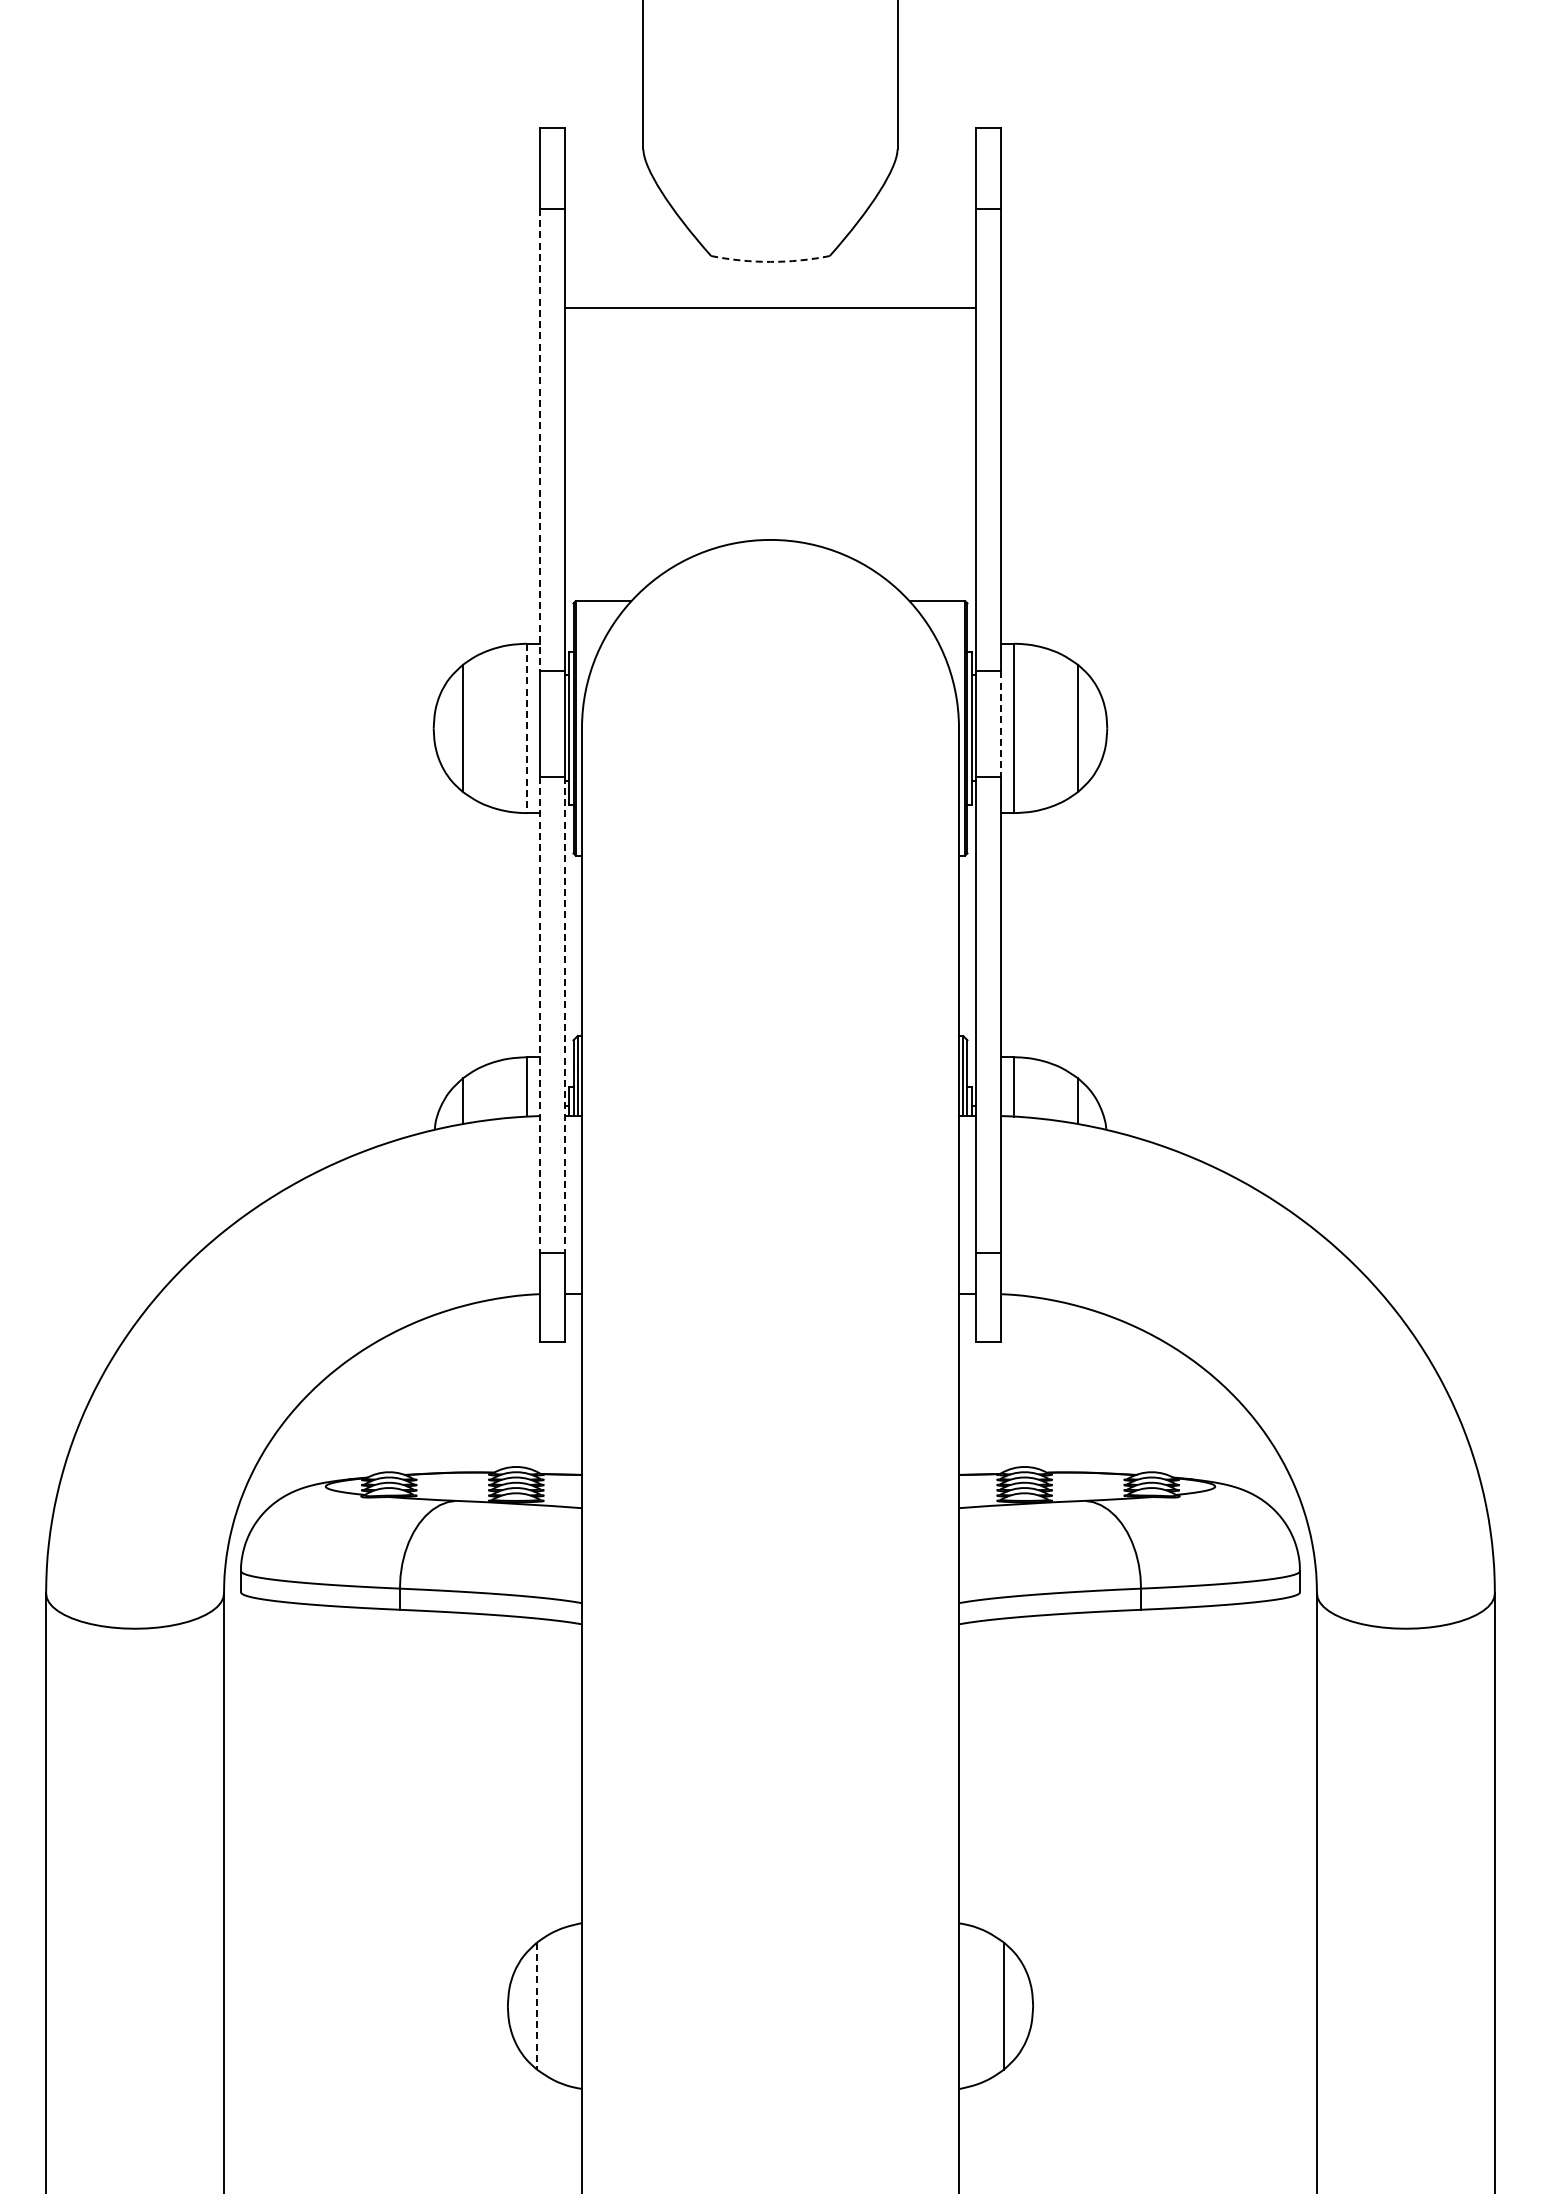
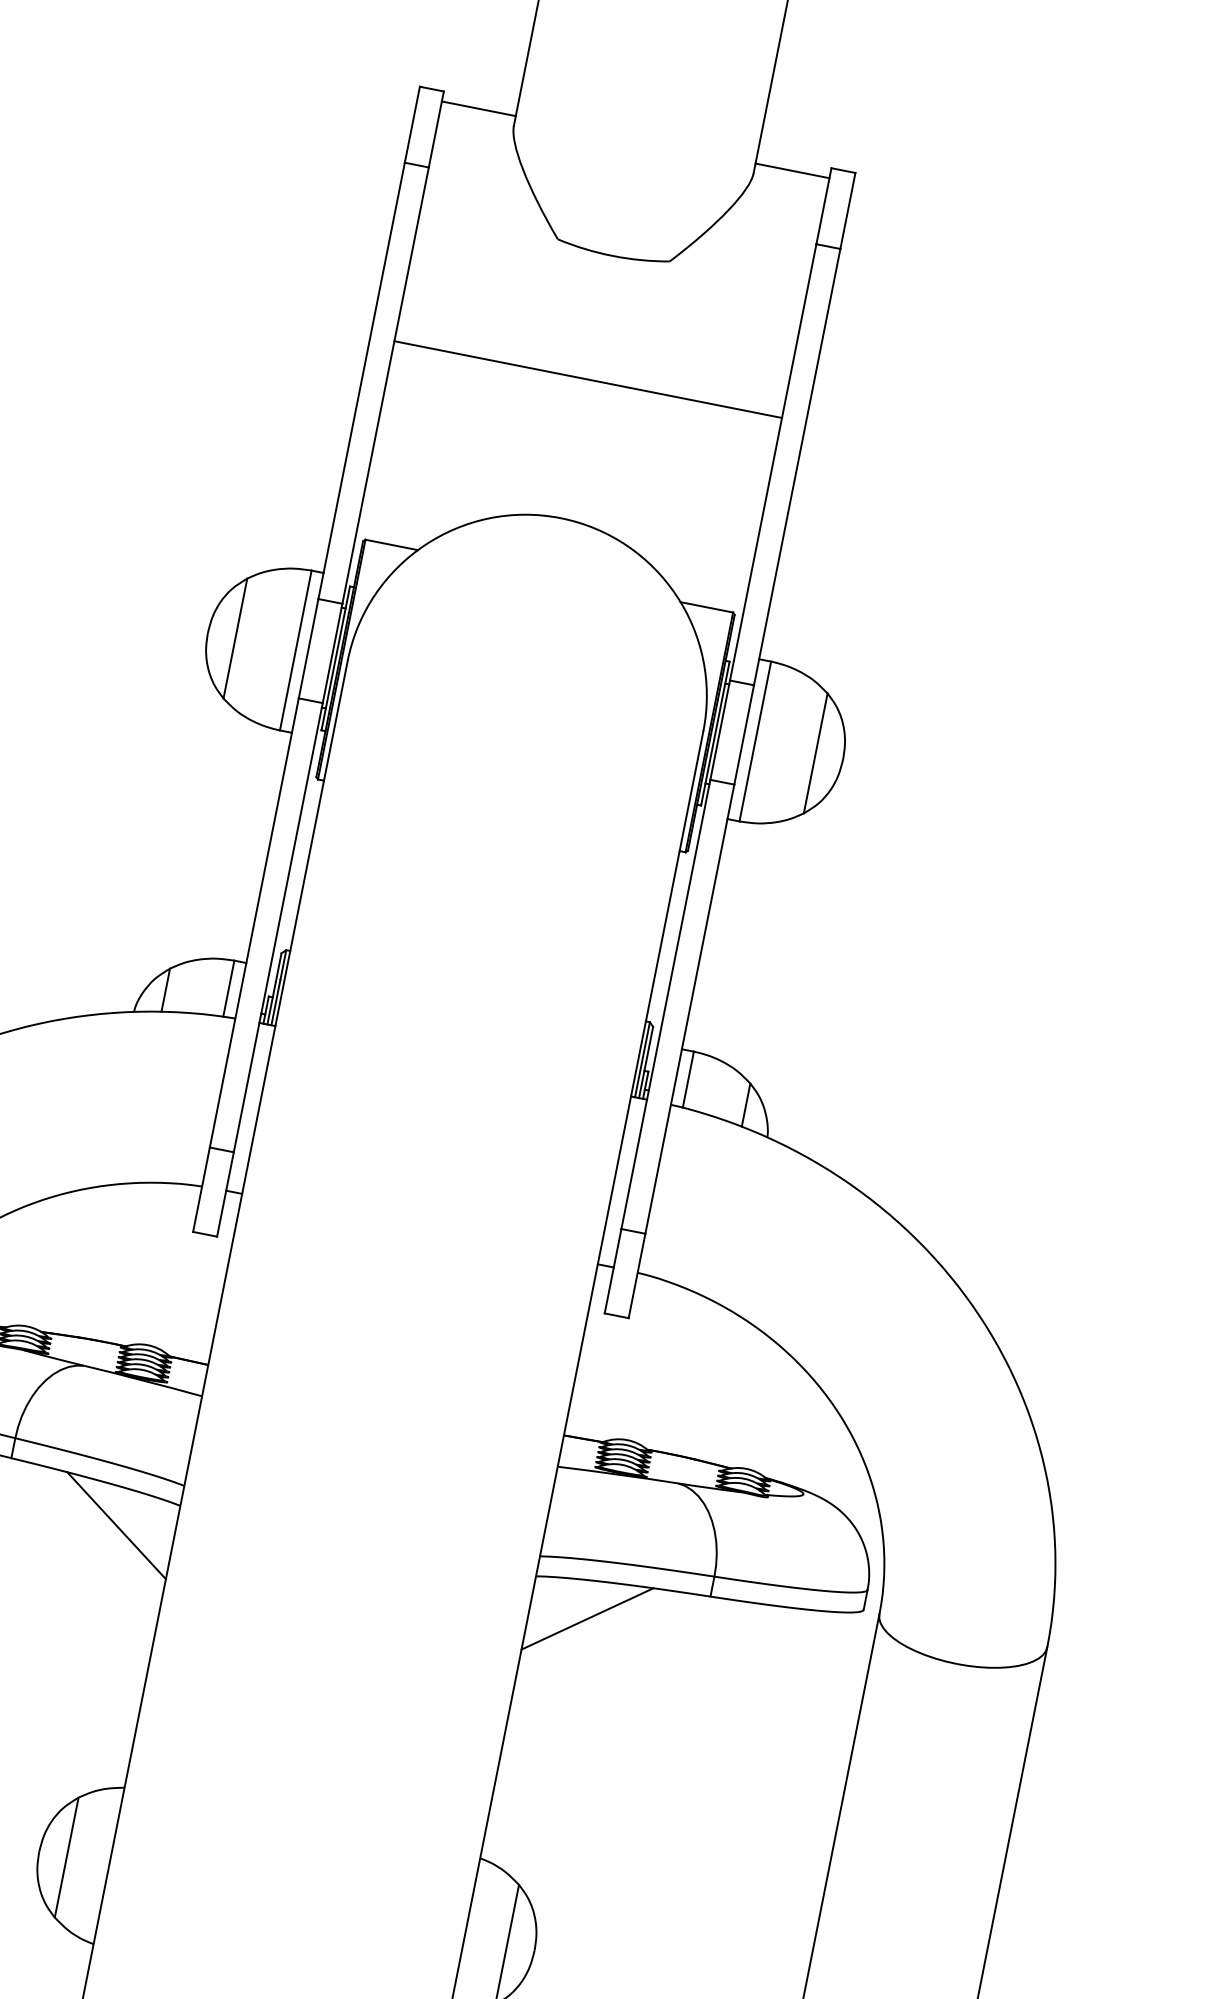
line: (604, 138) -> (479, 108), added
line: (936, 138) -> (792, 170), added
arc: (770, 261) -> (612, 255), dashed -> solid
line: (770, 308) -> (588, 380), moved
line: (539, 440) -> (361, 381), dashed -> solid
line: (1001, 723) -> (744, 734), dashed -> solid
line: (526, 728) -> (295, 650), dashed -> solid
line: (539, 1015) -> (254, 923), dashed -> solid
line: (565, 1015) -> (278, 928), dashed -> solid
line: (520, 1657) -> (116, 1525), added
line: (1020, 1657) -> (587, 1619), added
line: (537, 2006) -> (67, 1858), dashed -> solid

